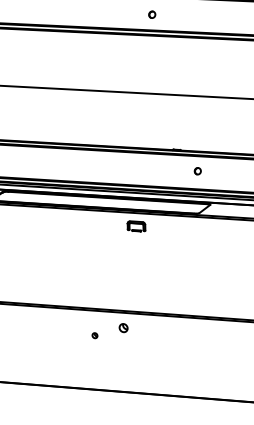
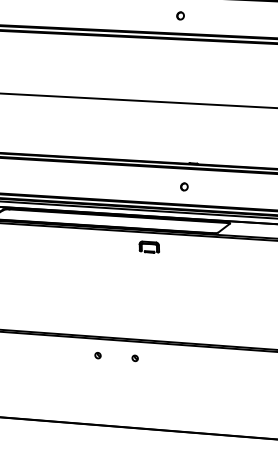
part: (152, 14) -> (180, 15), moved
part: (197, 170) -> (184, 186), moved
part: (122, 328) -> (134, 358), size x0.62
part: (94, 335) -> (97, 355), moved

